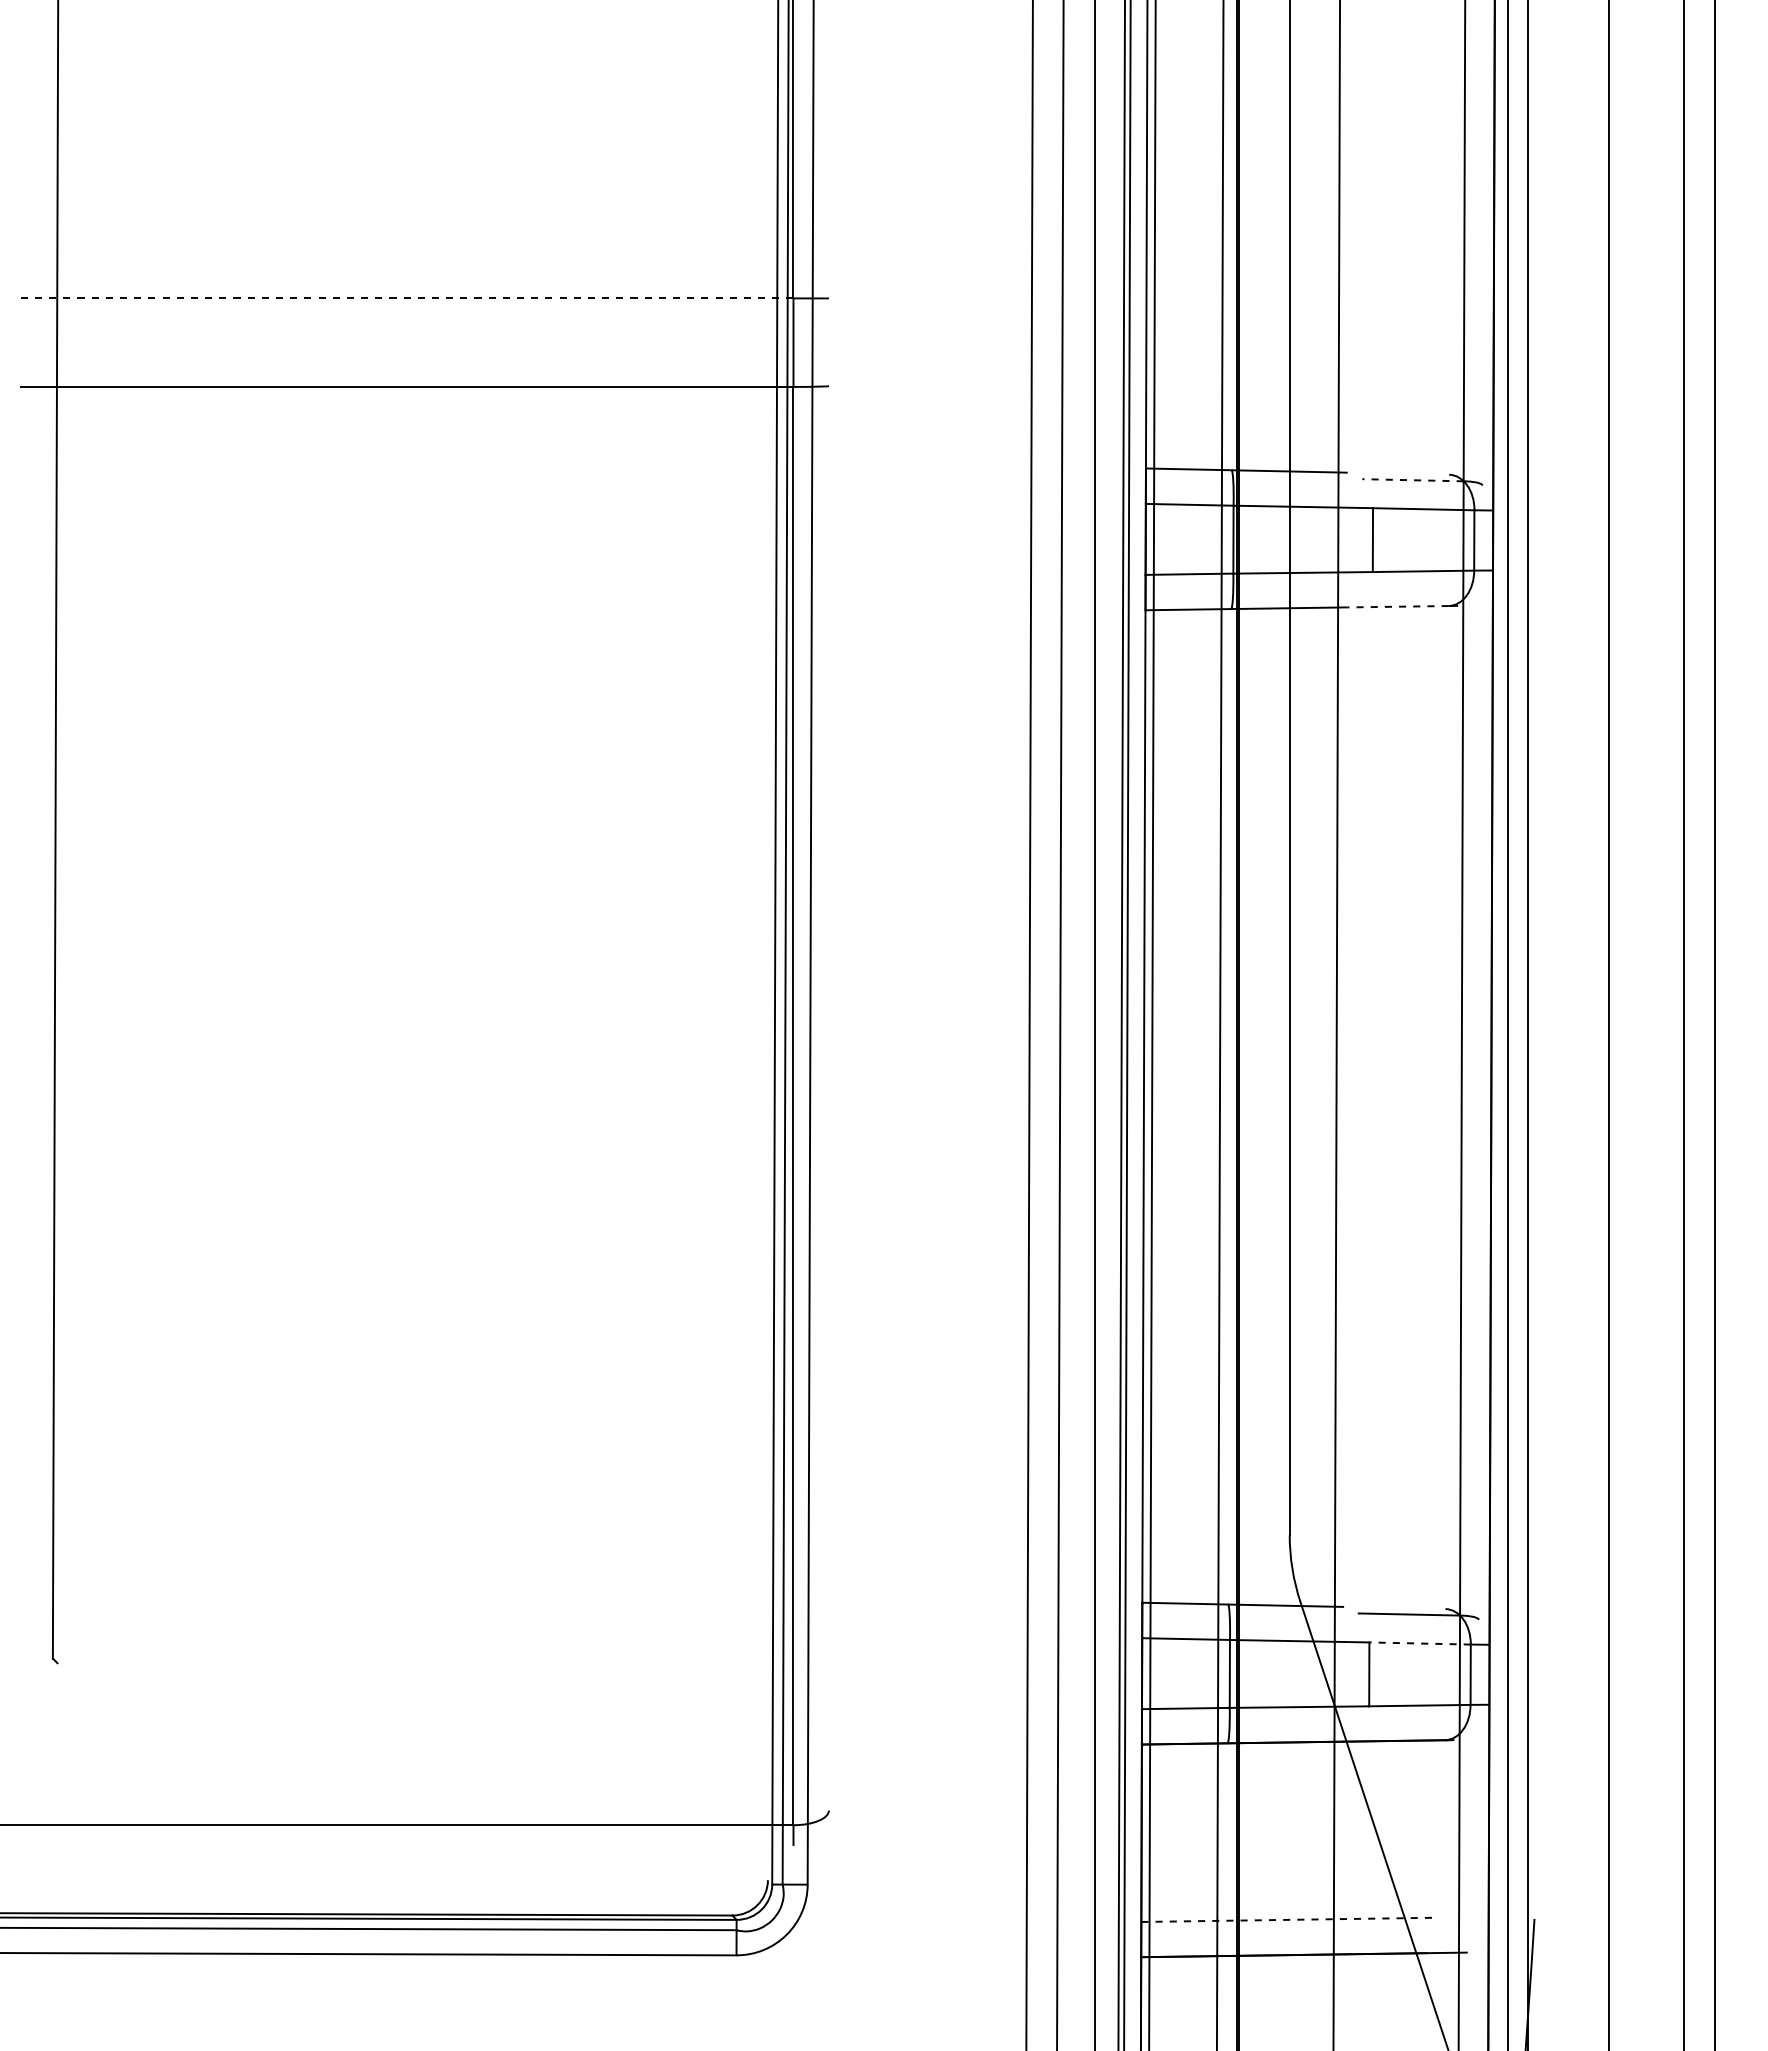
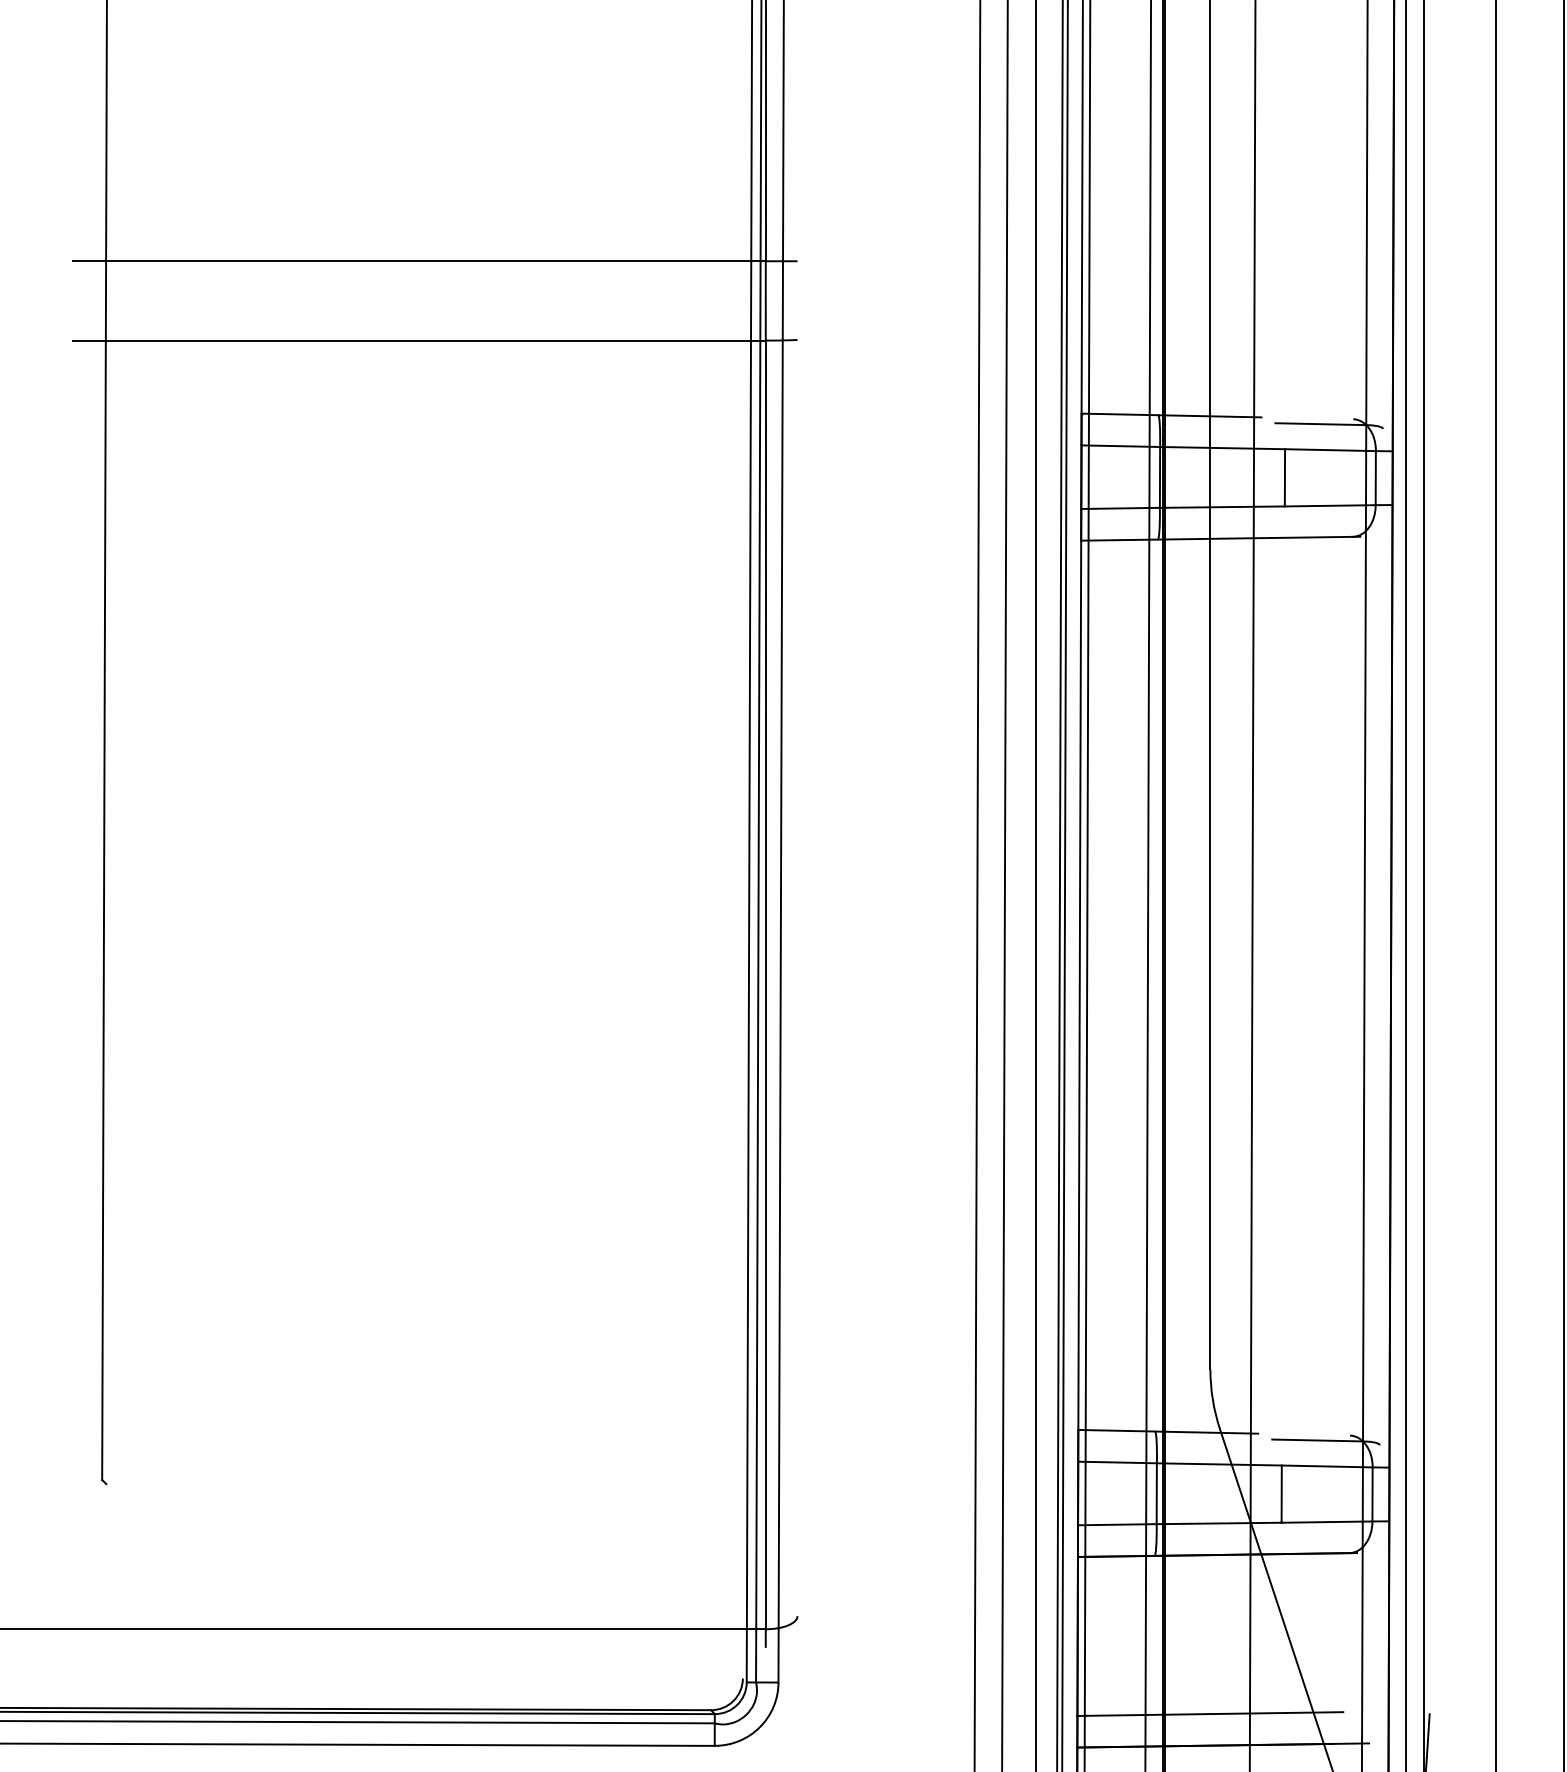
line: (407, 298) -> (419, 261), dashed -> solid
line: (1413, 480) -> (1321, 424), dashed -> solid
line: (1397, 606) -> (1306, 537), dashed -> solid
line: (1420, 1643) -> (1327, 1466), dashed -> solid
line: (1290, 1919) -> (1211, 1713), dashed -> solid

